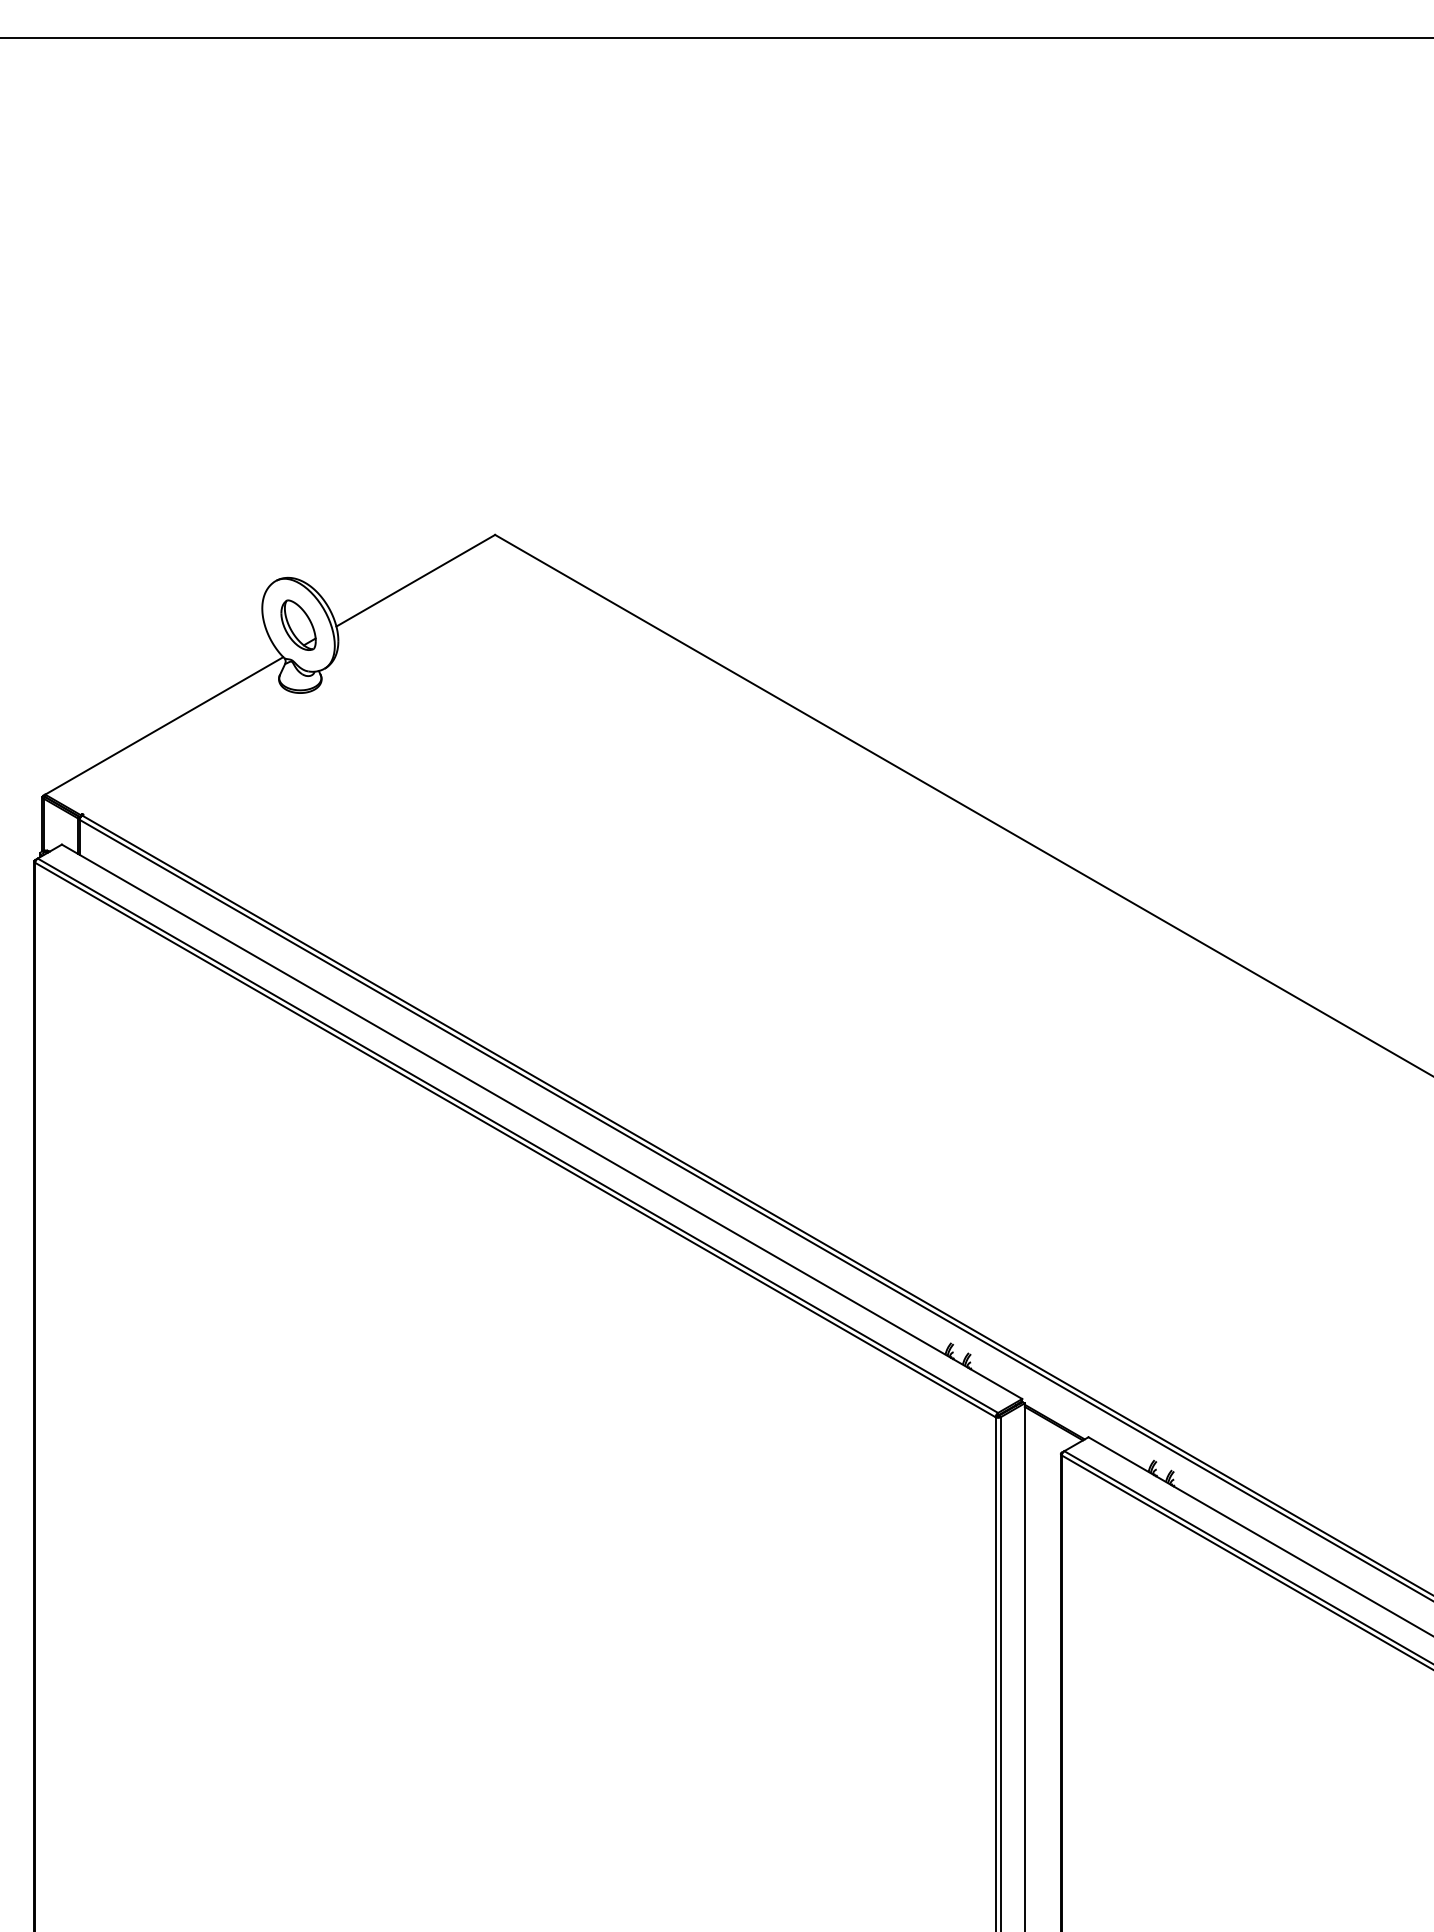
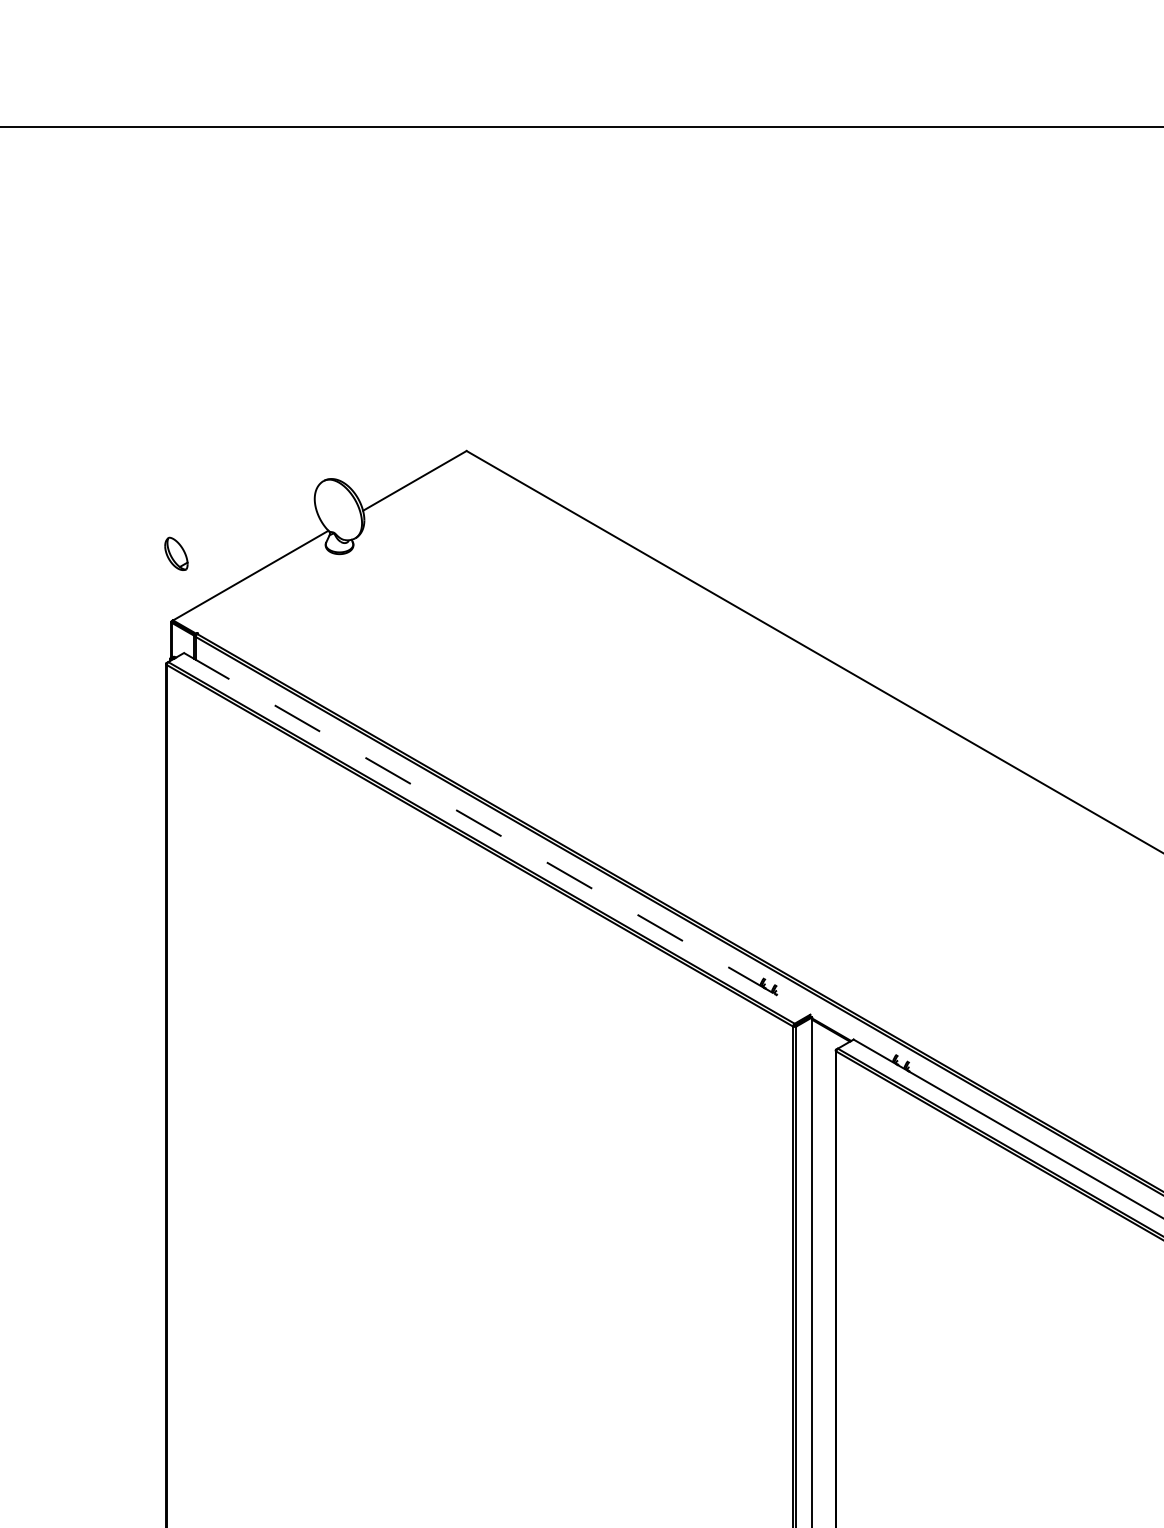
part: (298, 624) -> (176, 553), moved
line: (542, 1121) -> (497, 833), solid -> dashed

